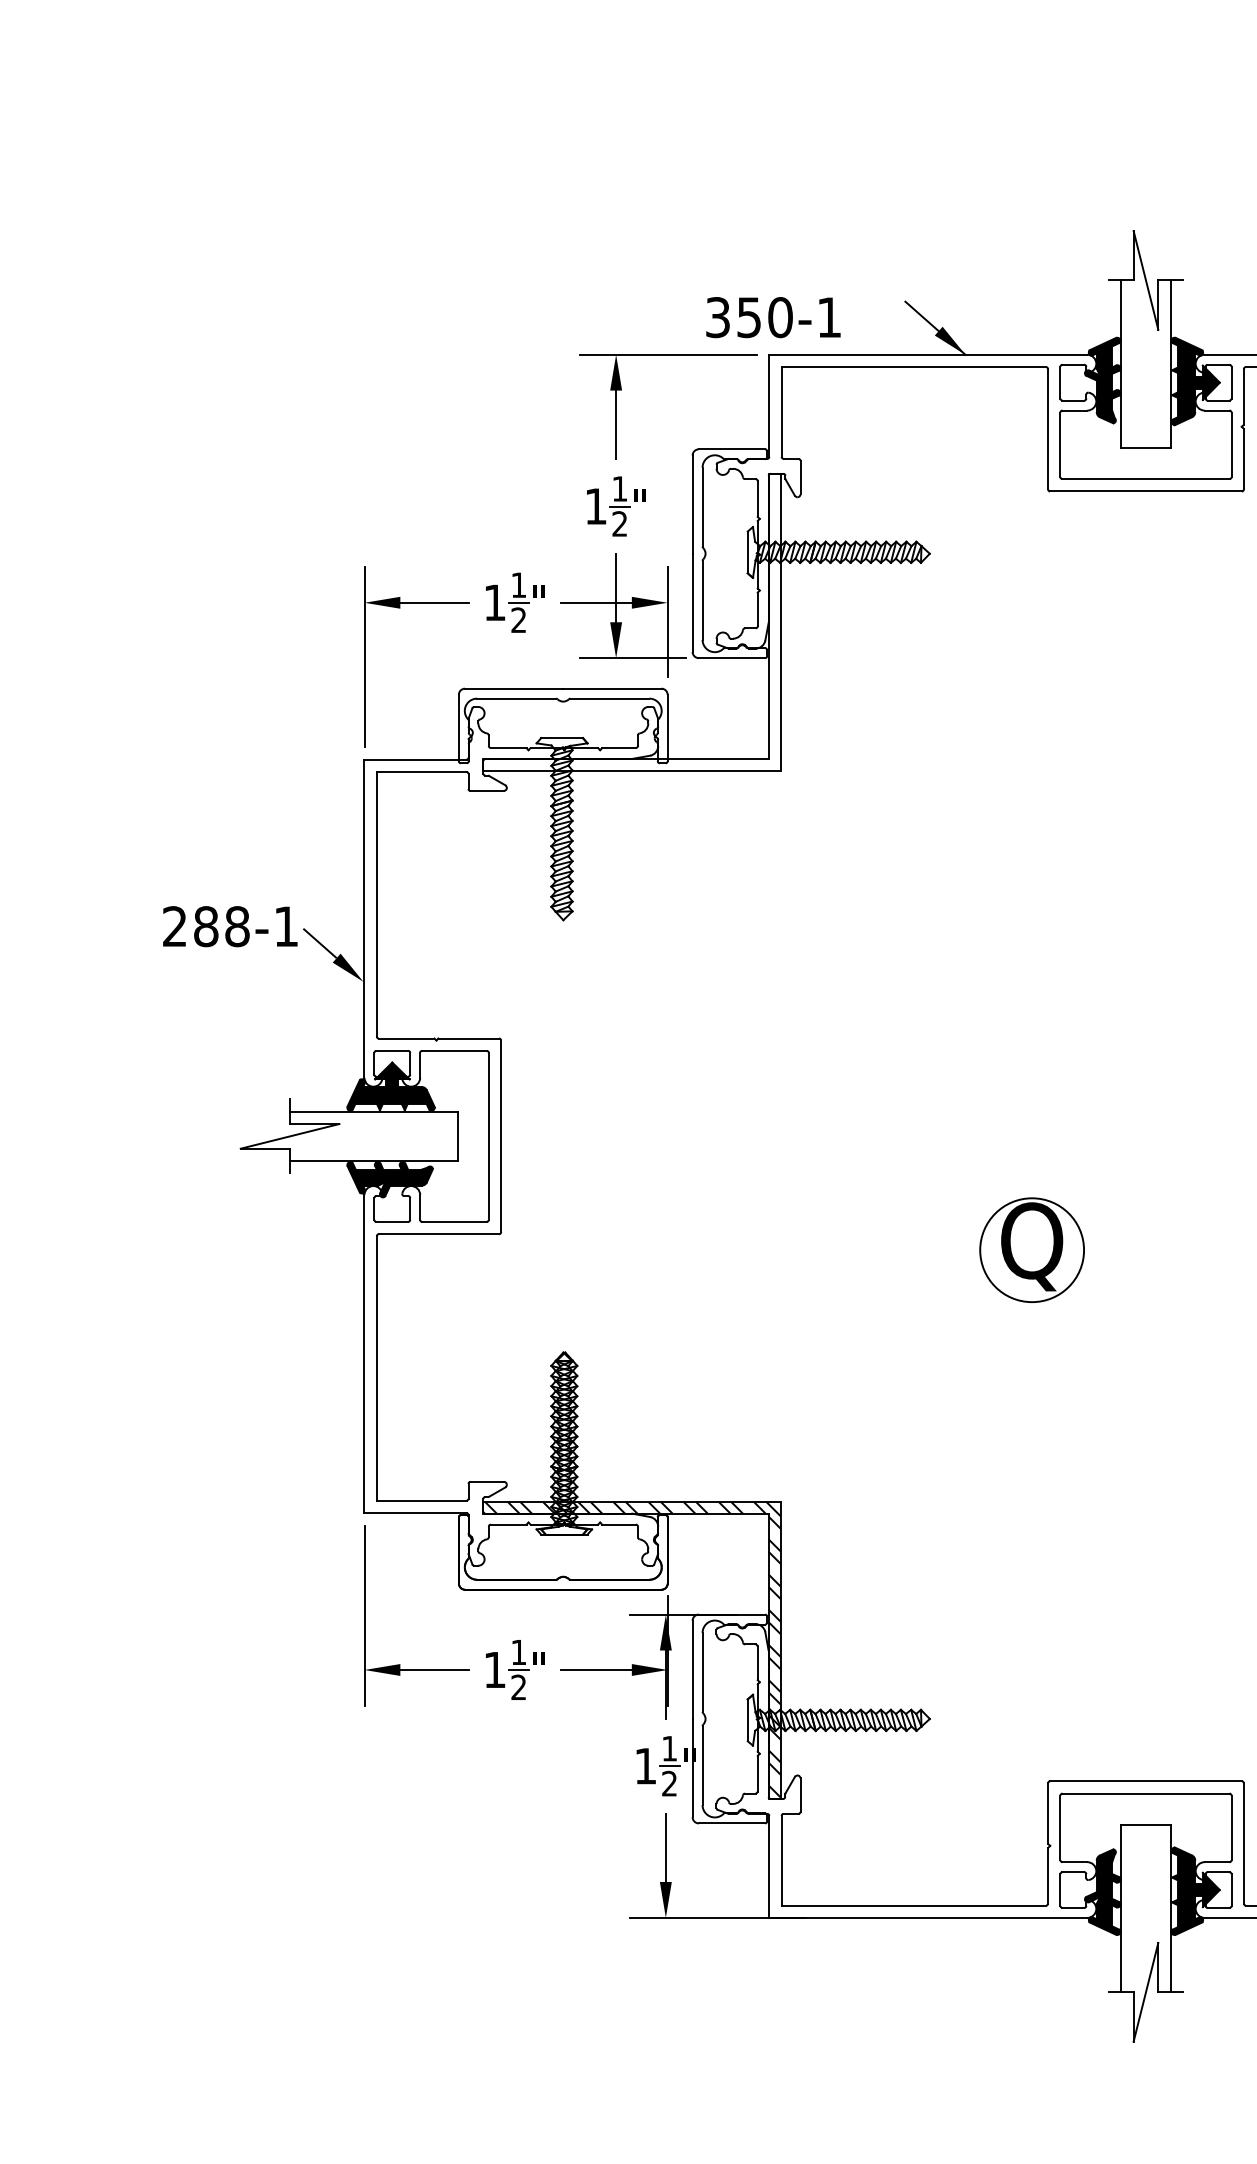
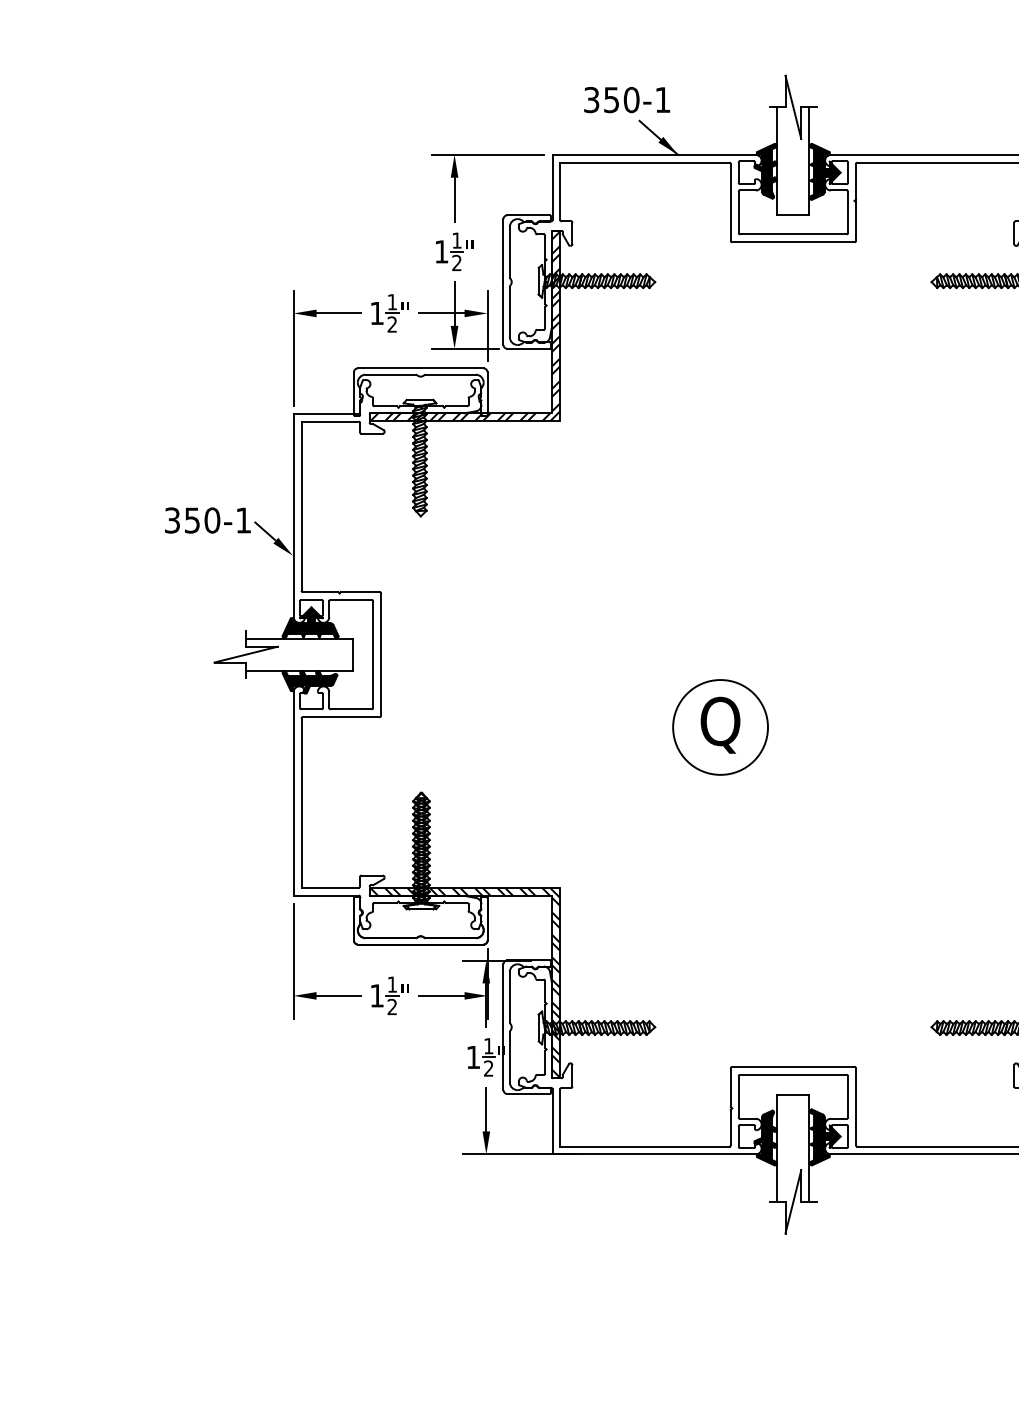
text: (773, 318) -> (627, 100), moved
hatch: (631, 621) -> (464, 325), added
text: (206, 926) -> (192, 520), 288-1 -> 350-1
circle: (1032, 1250) -> (720, 727), size x1.43

